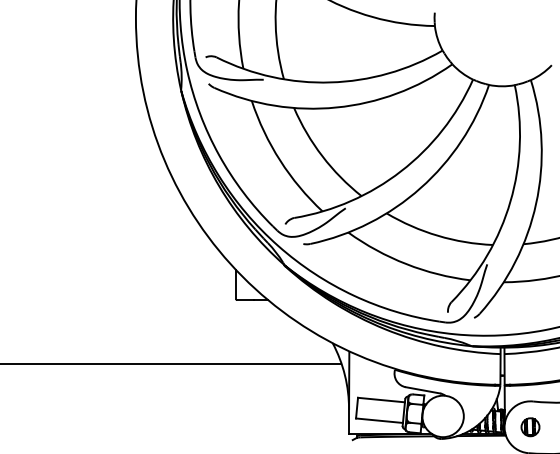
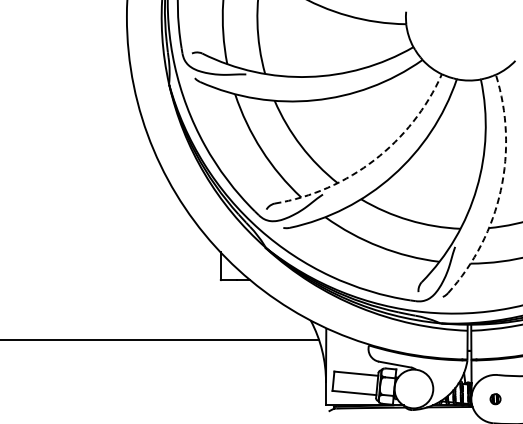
arc: (401, 171) -> (375, 160), solid -> dashed
arc: (536, 203) -> (501, 190), solid -> dashed
part: (530, 427) -> (495, 399), size x0.6

